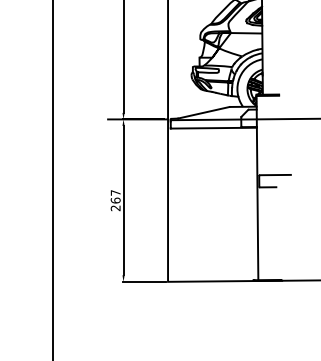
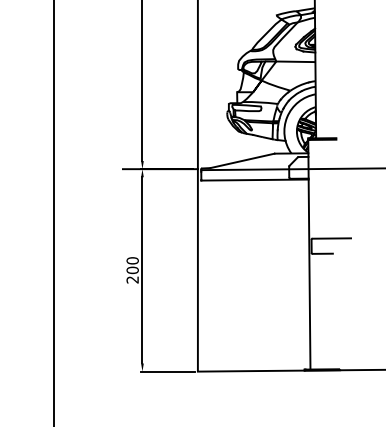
text: (115, 196) -> (132, 265), 267 -> 200

